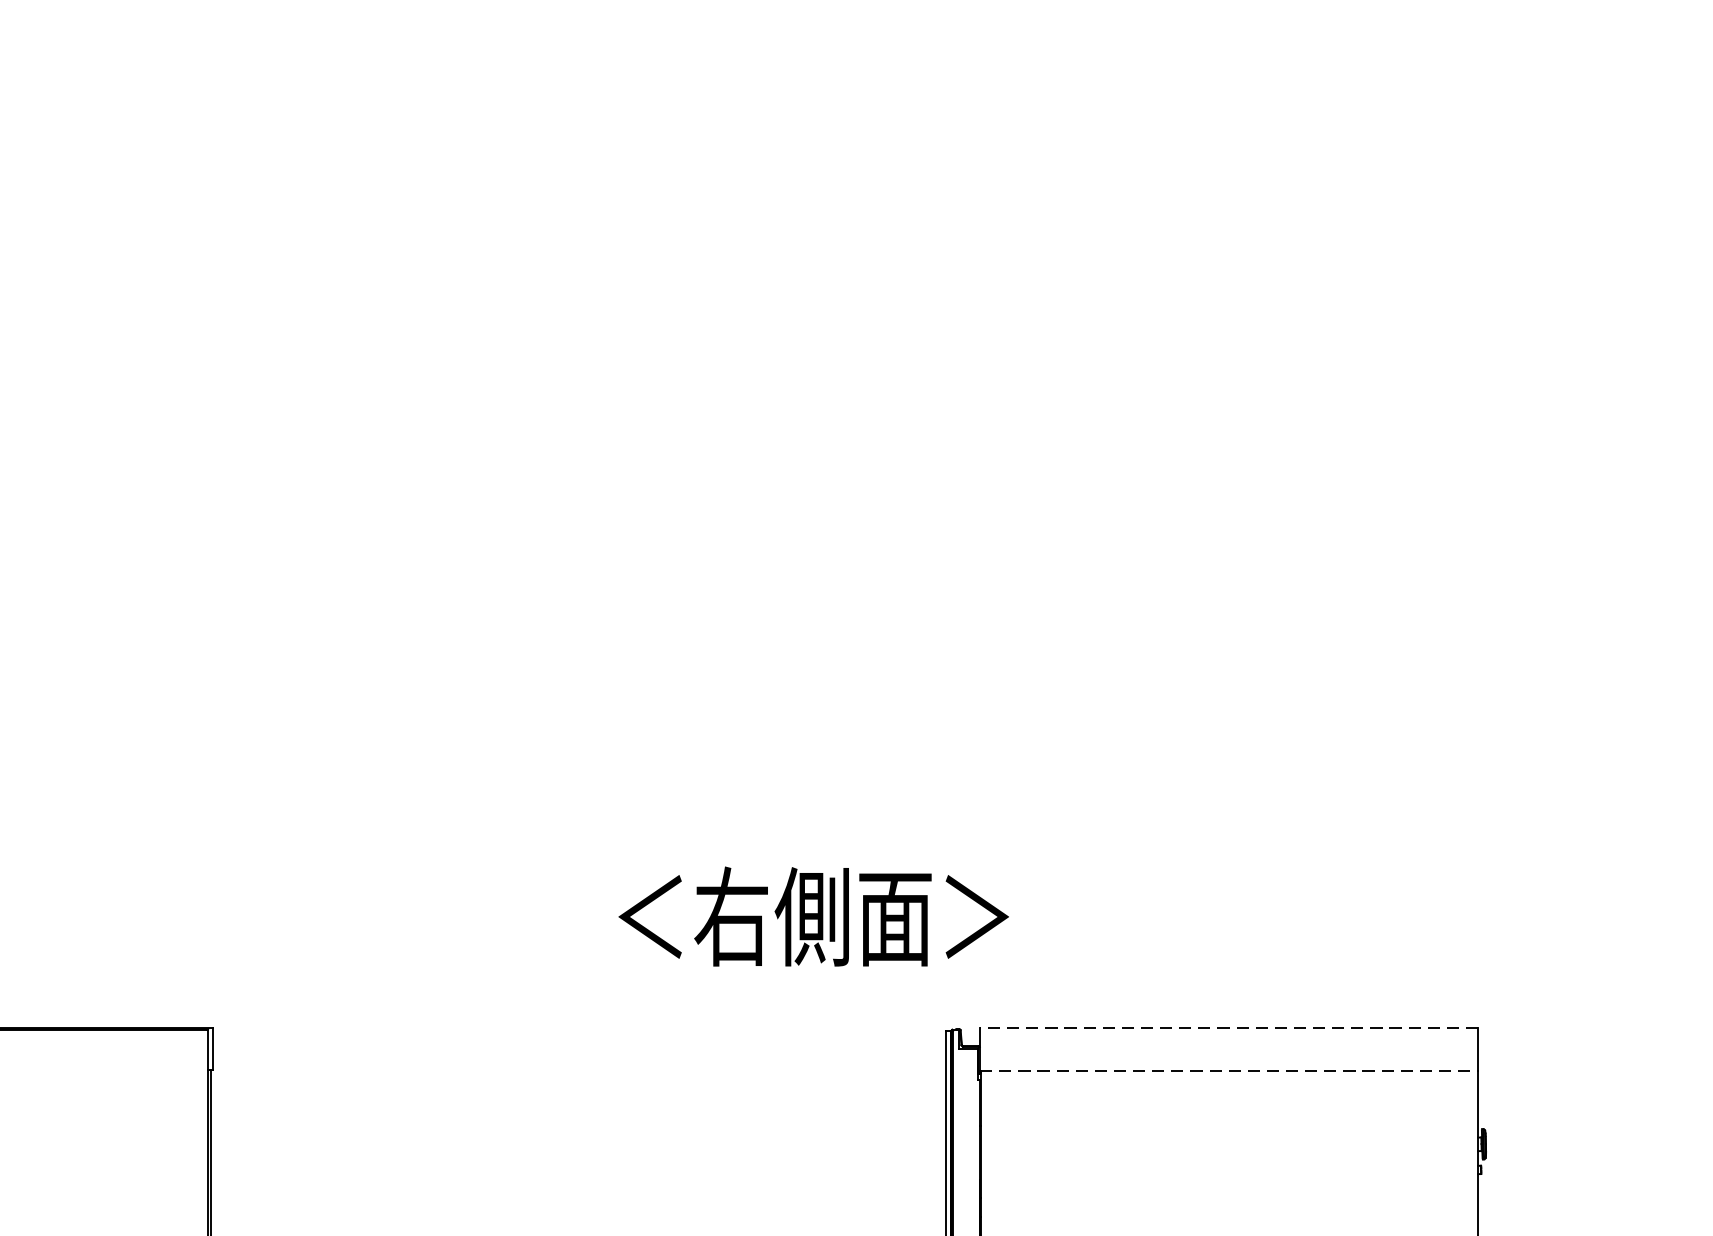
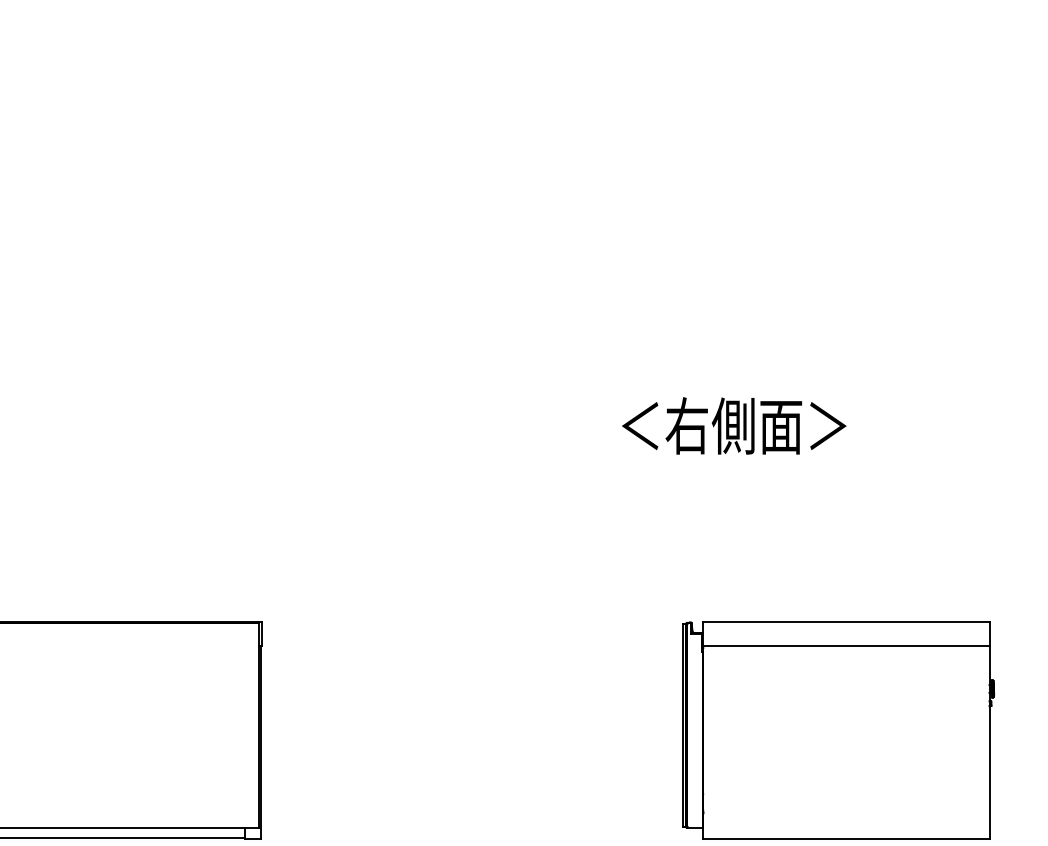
text: (814, 915) -> (734, 425), moved
line: (1227, 1028) -> (845, 622), dashed -> solid
line: (1229, 1070) -> (846, 646), dashed -> solid

